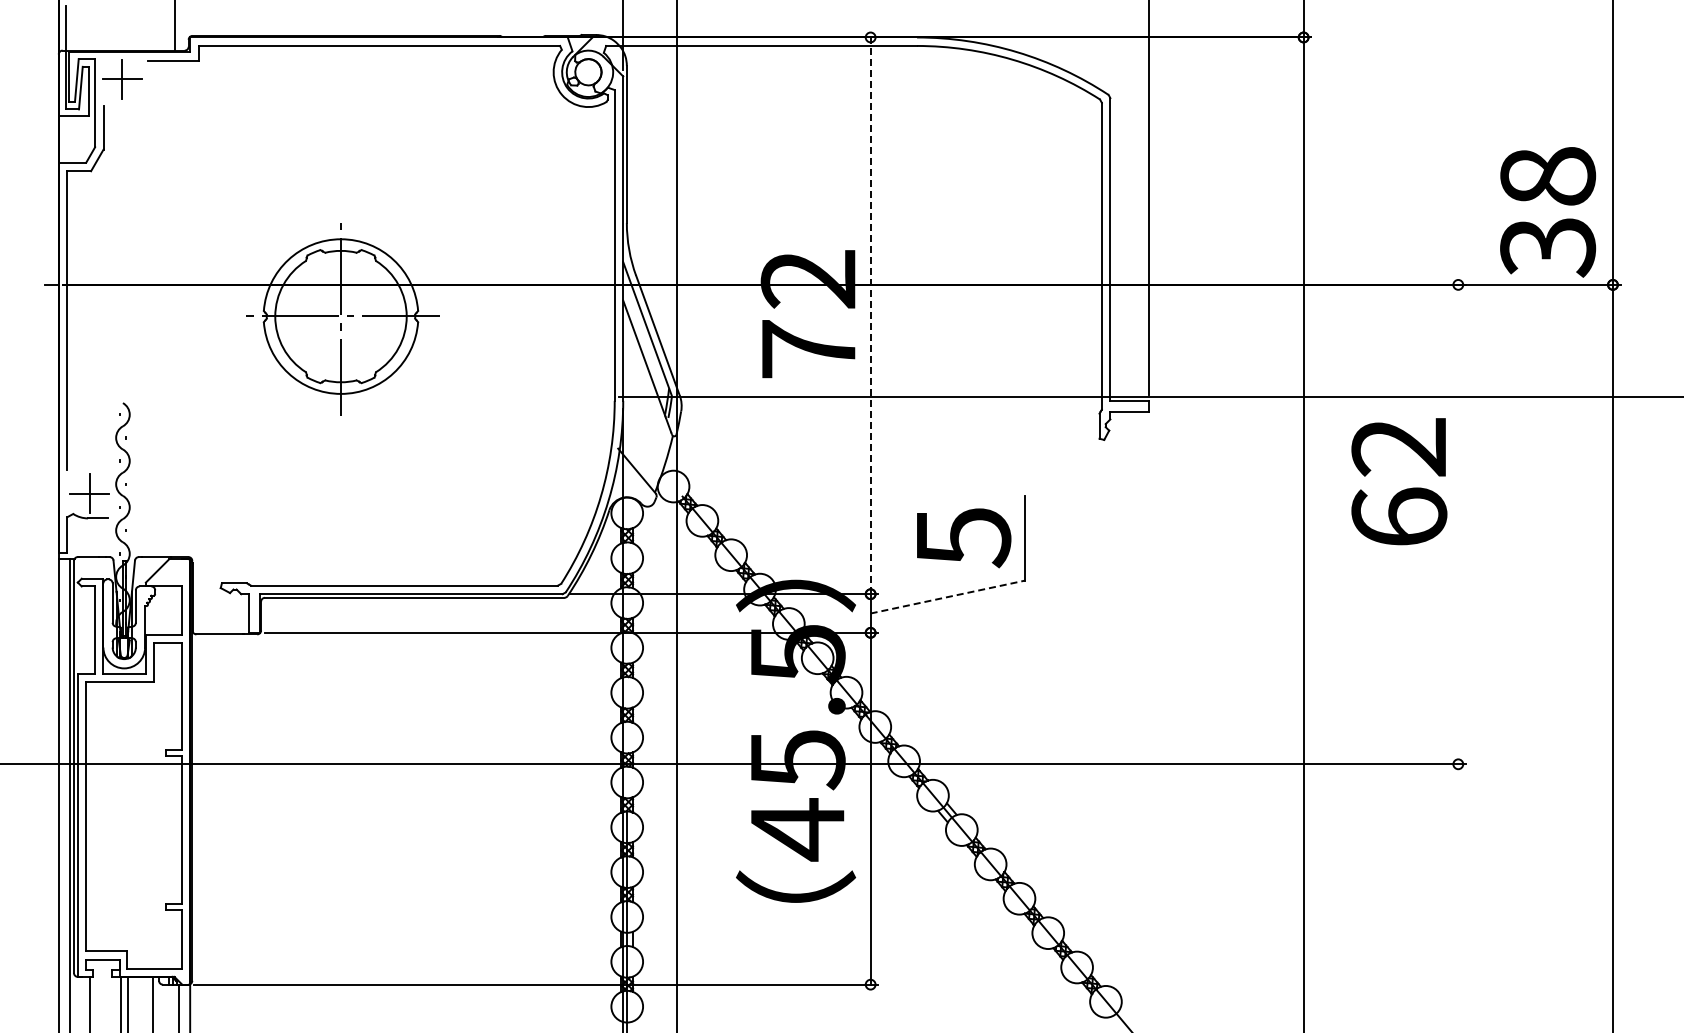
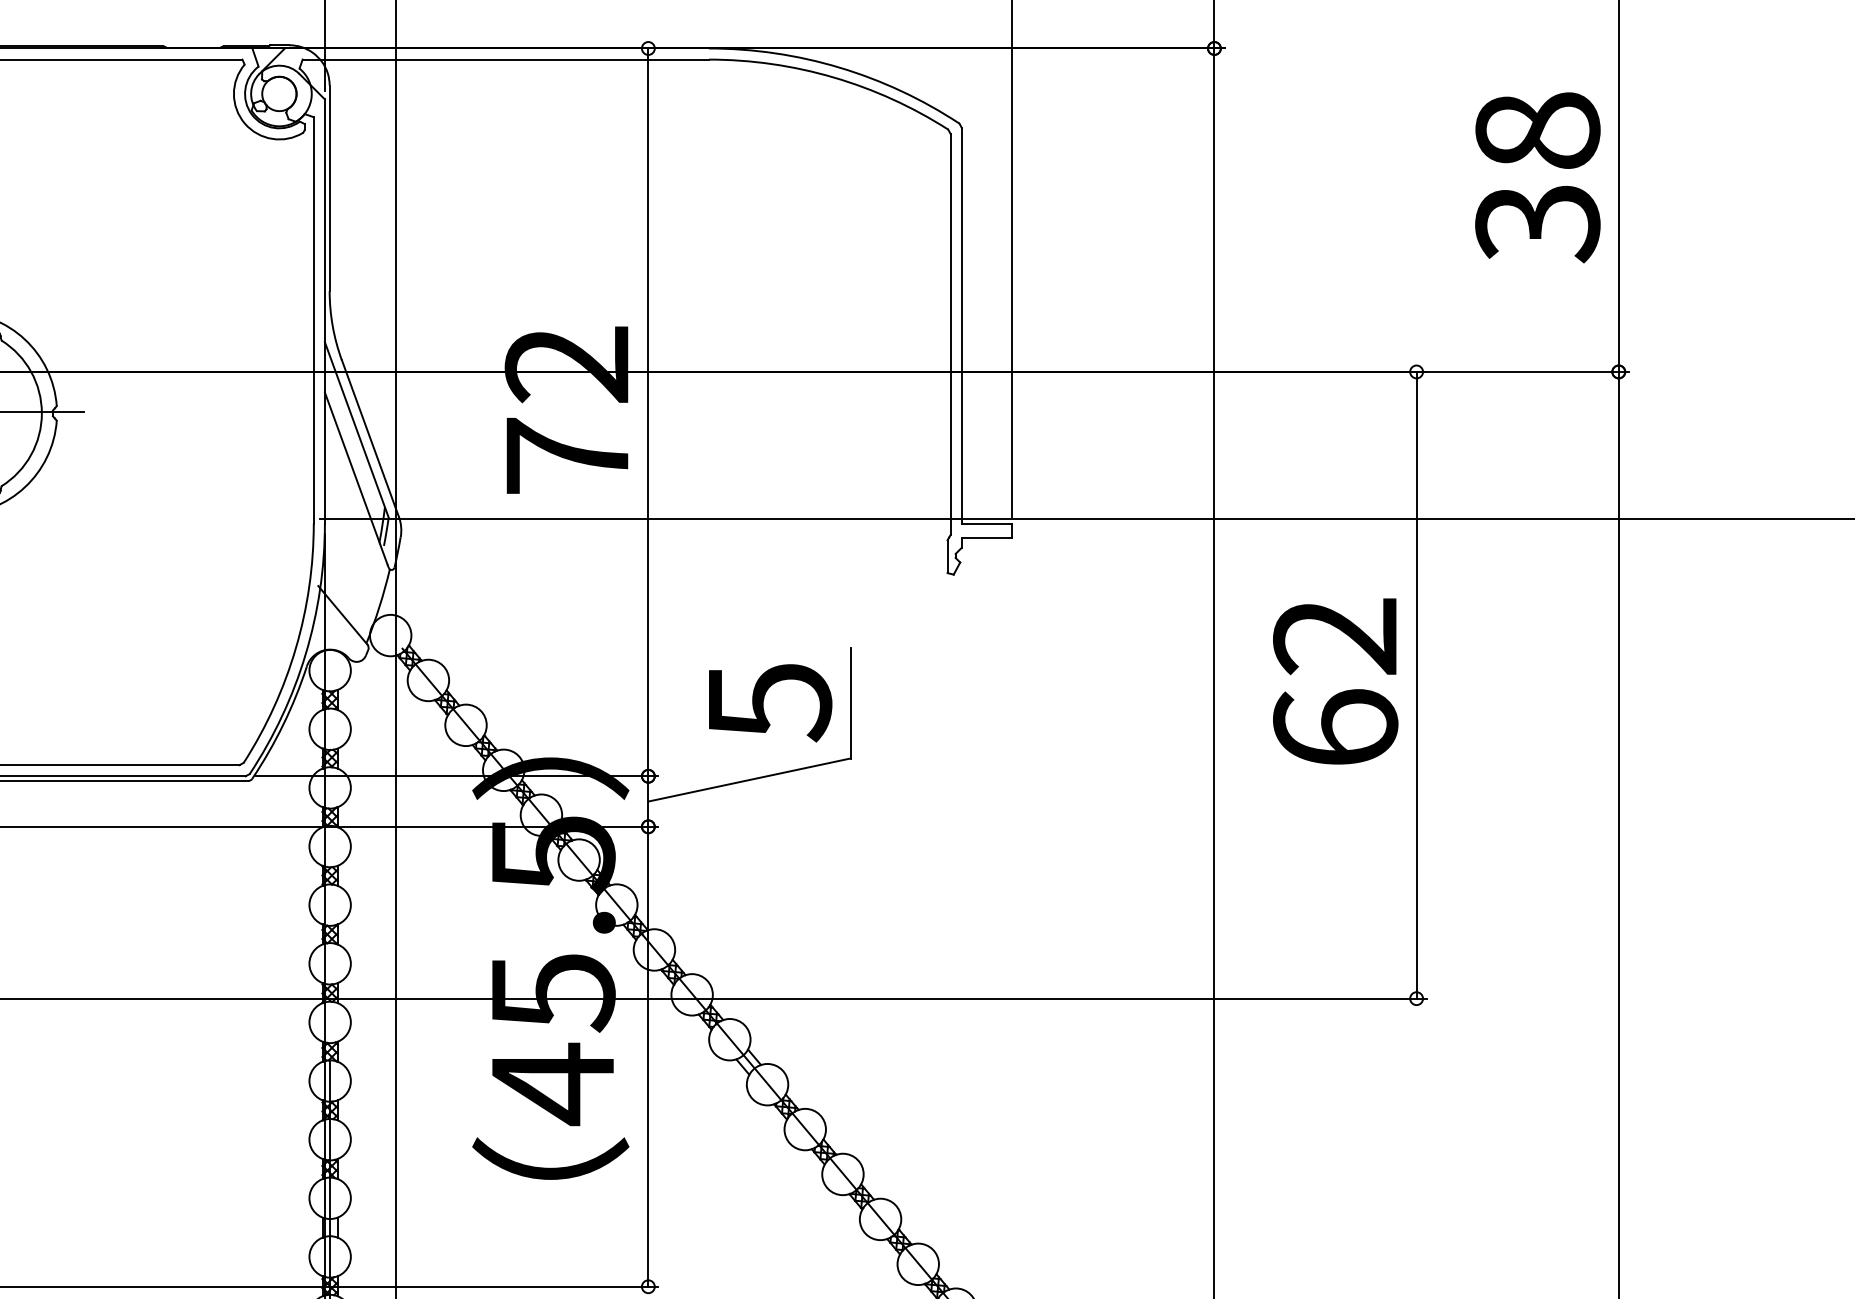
text: (1548, 212) -> (1538, 177), moved
line: (870, 316) -> (648, 413), dashed -> solid
text: (1399, 481) -> (1335, 681), moved
line: (1458, 524) -> (1416, 685), added
line: (948, 596) -> (750, 779), dashed -> solid

